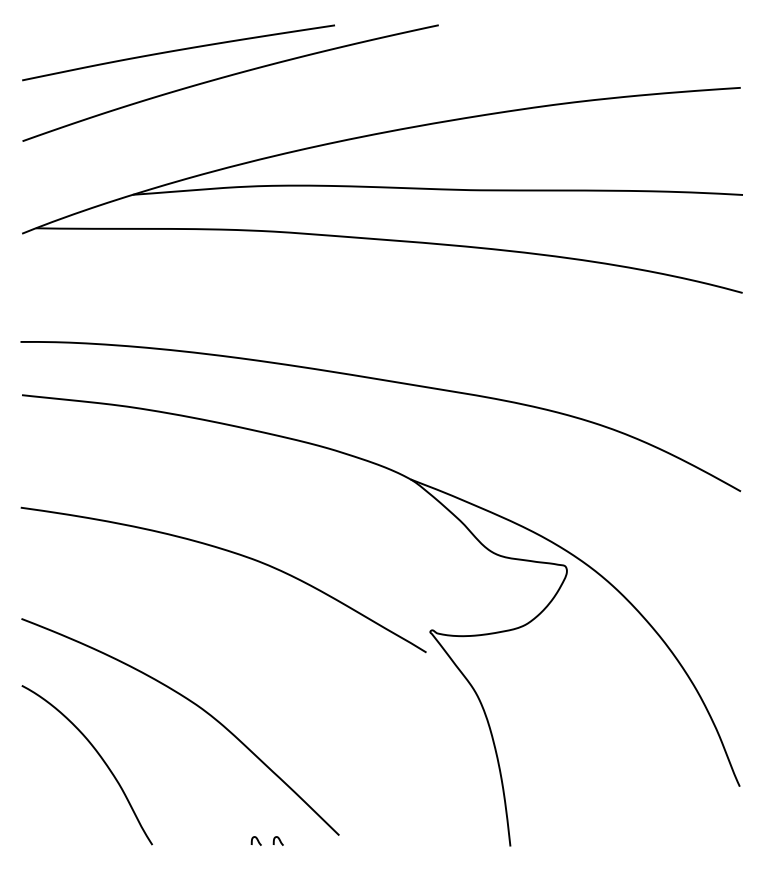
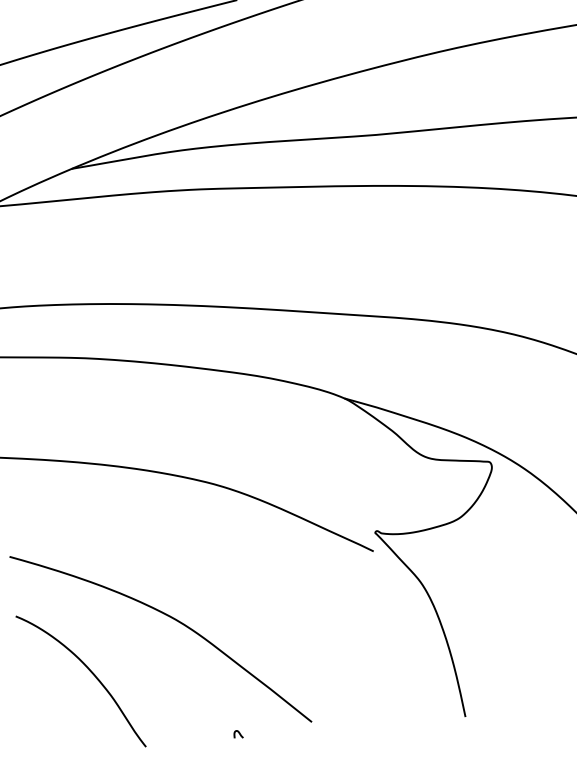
curve: (278, 839) -> (258, 731), removed

